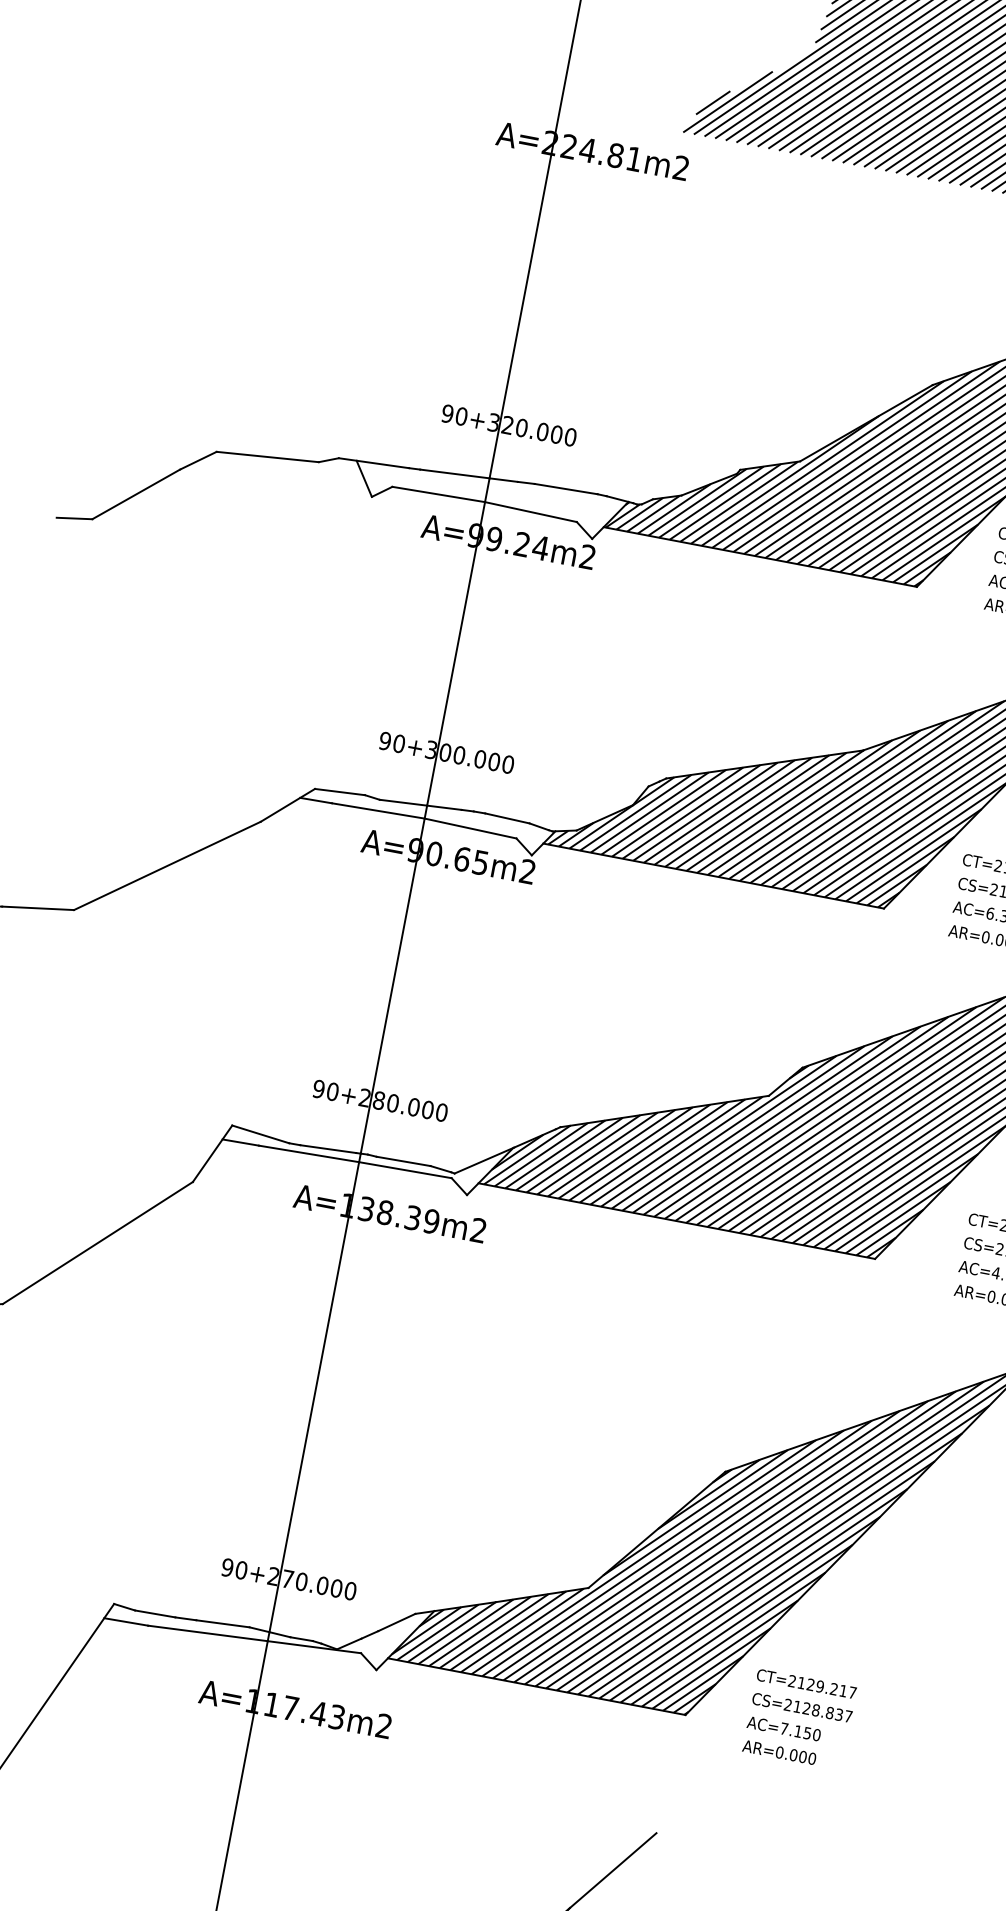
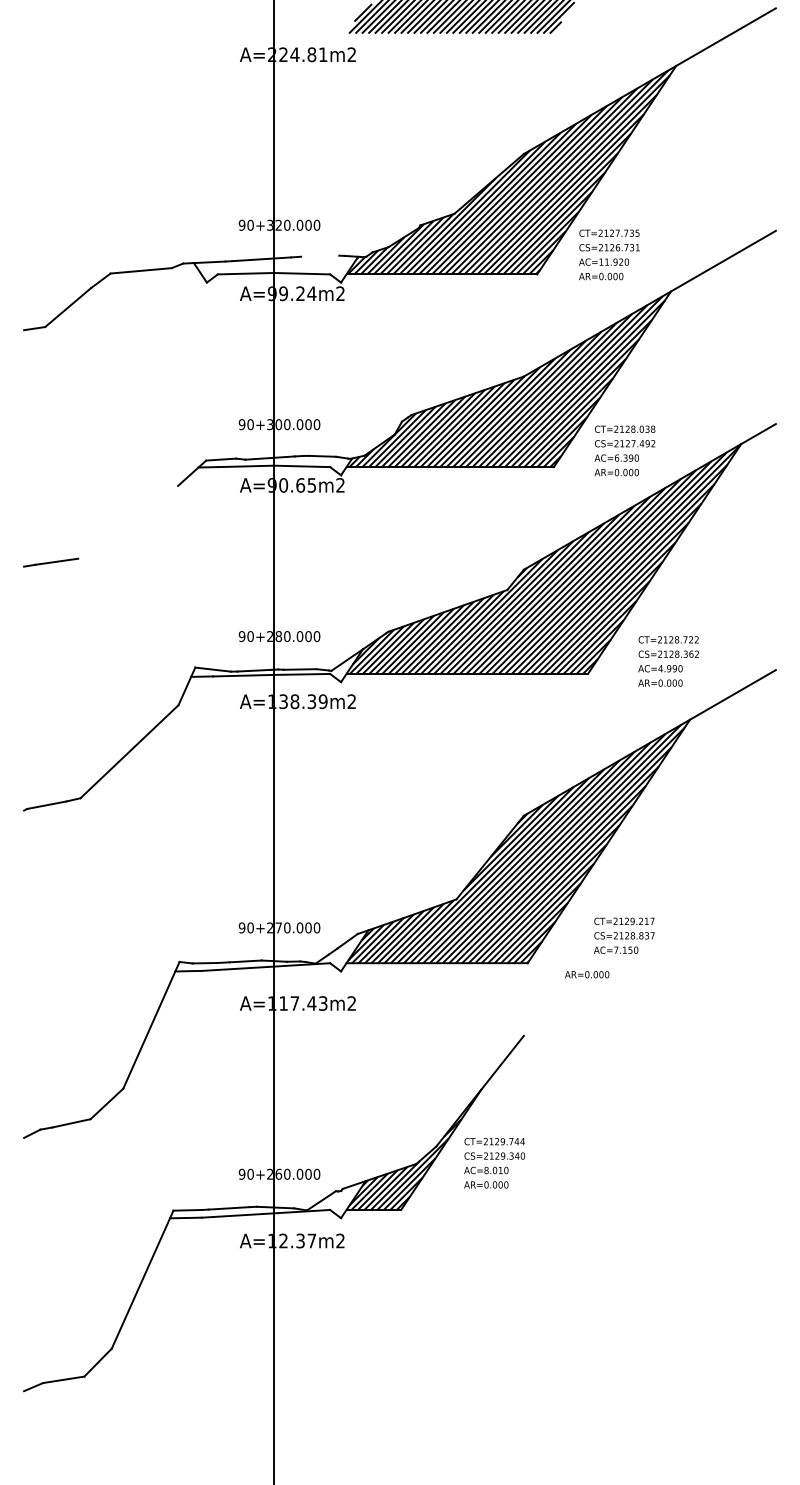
line: (566, 487) -> (320, 255), removed
line: (168, 864) -> (128, 521), removed
text: (802, 1707) -> (624, 935), moved

